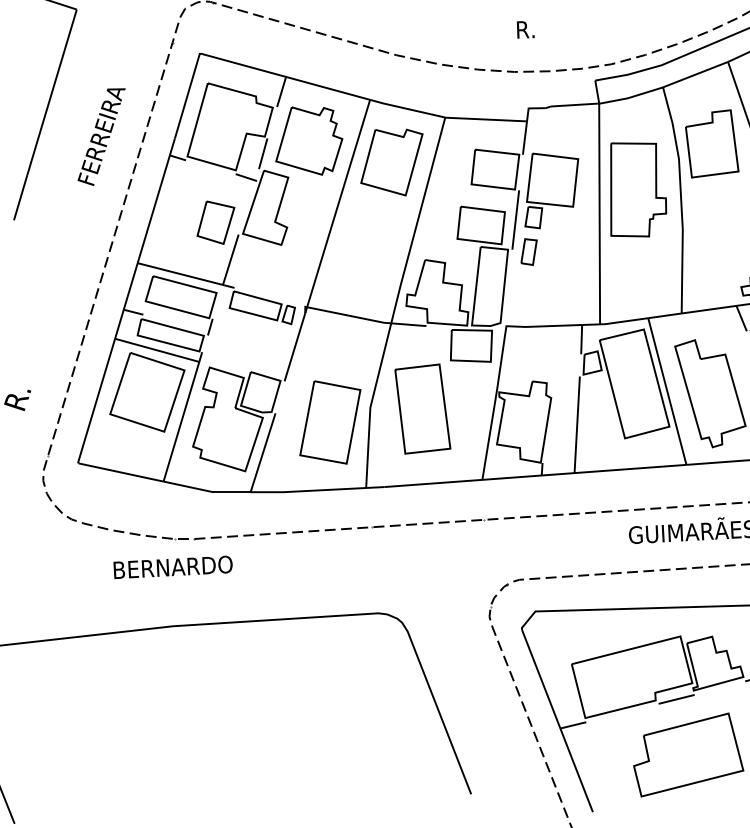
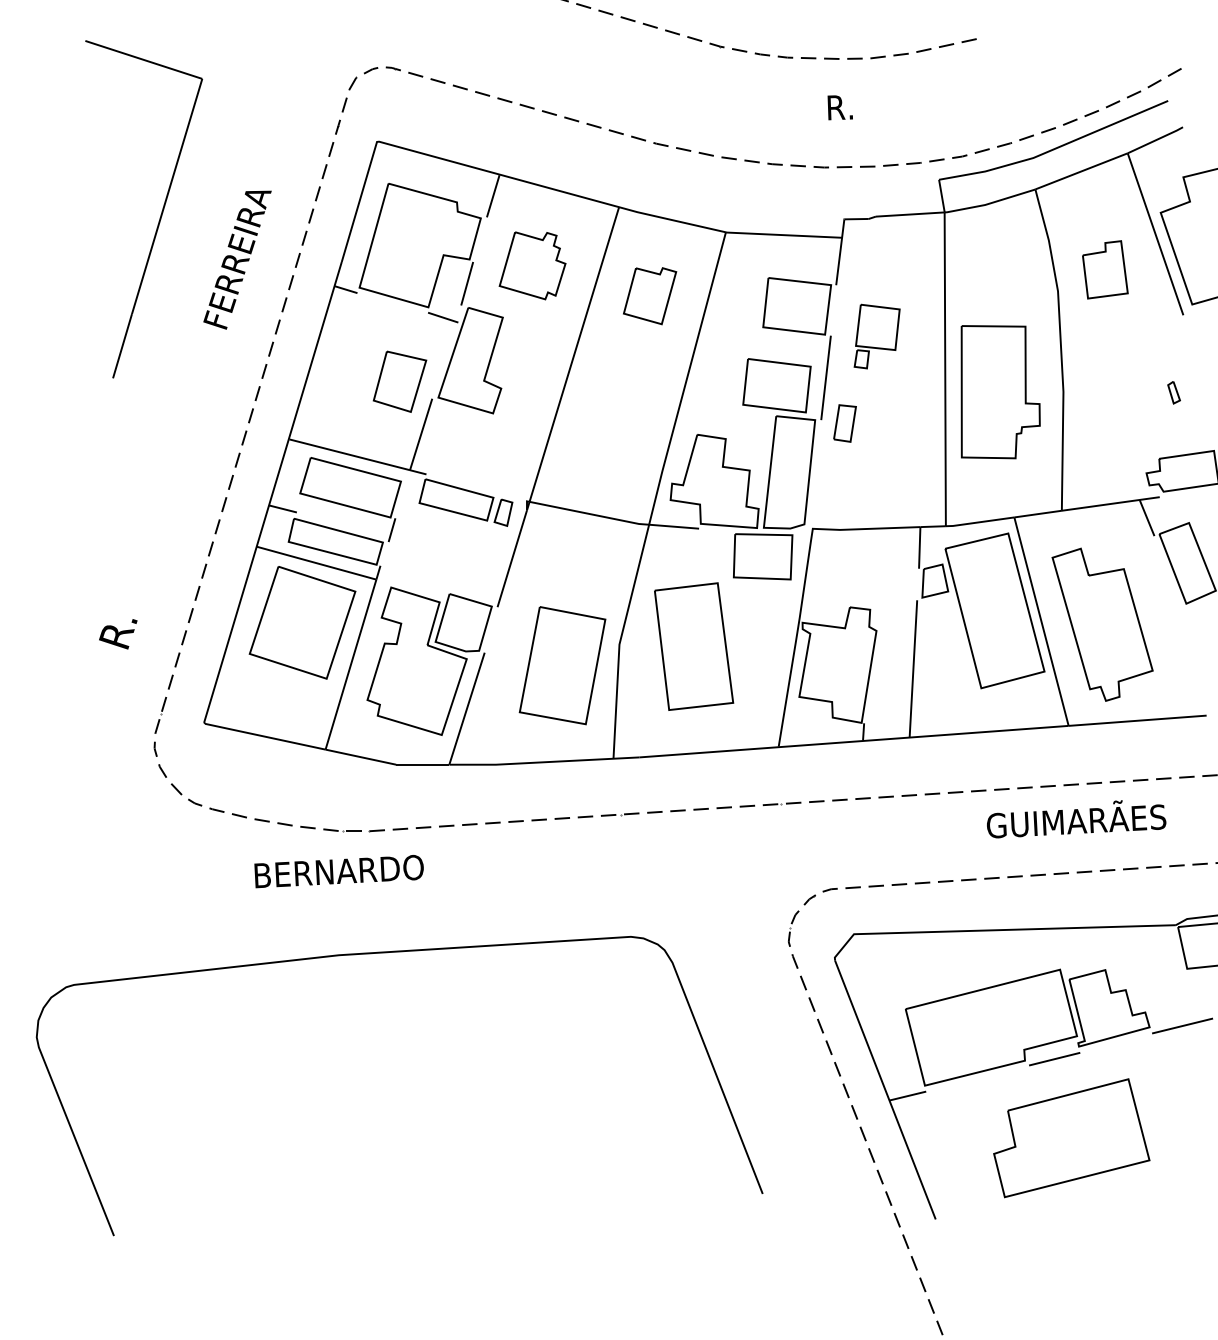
part: (309, 140) -> (532, 265), size x0.7
part: (712, 143) -> (1105, 269), size x0.6
part: (391, 162) -> (649, 295), size x0.6
part: (551, 190) -> (876, 336), size x0.6
part: (638, 190) -> (1000, 392), moved

